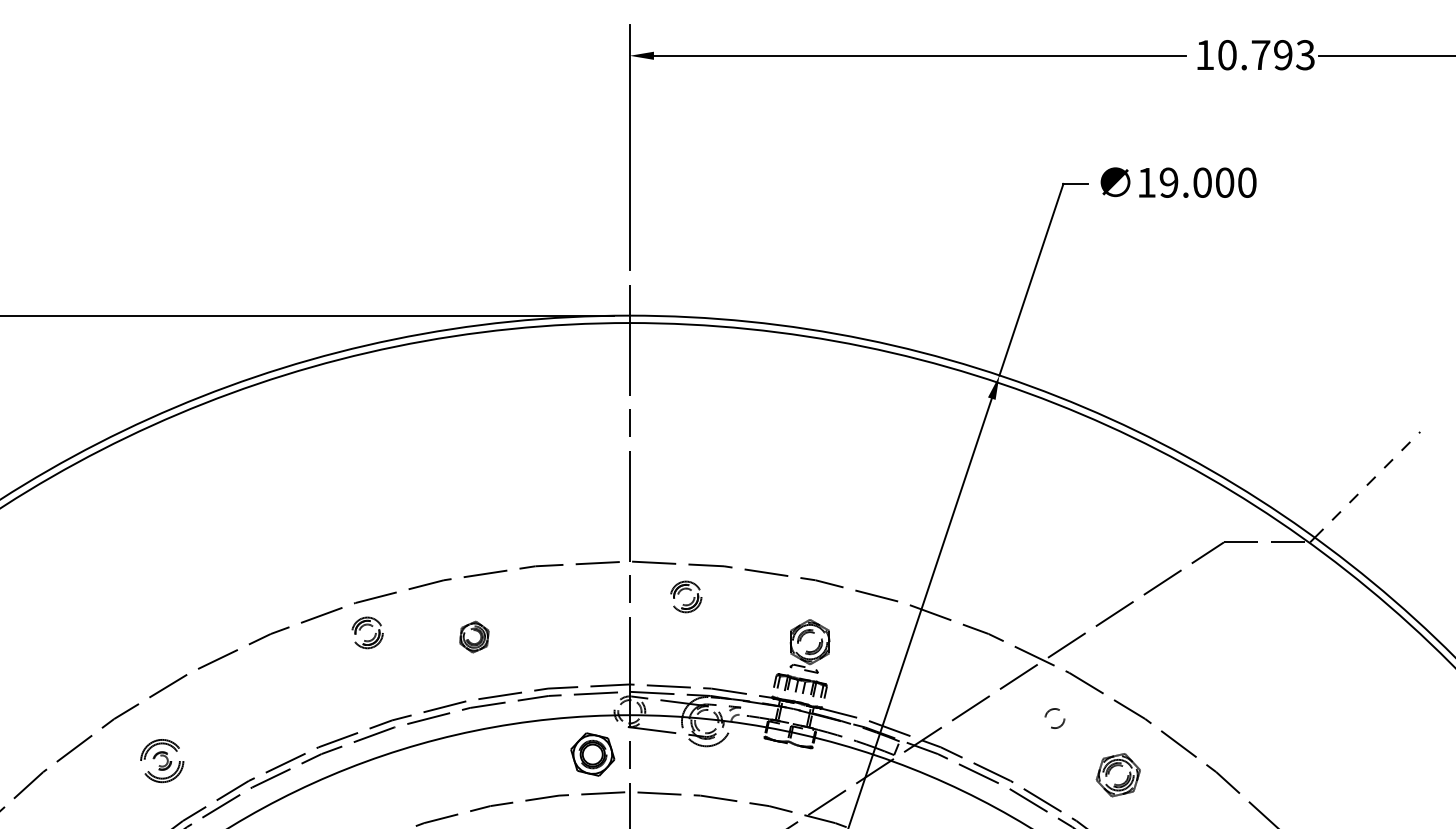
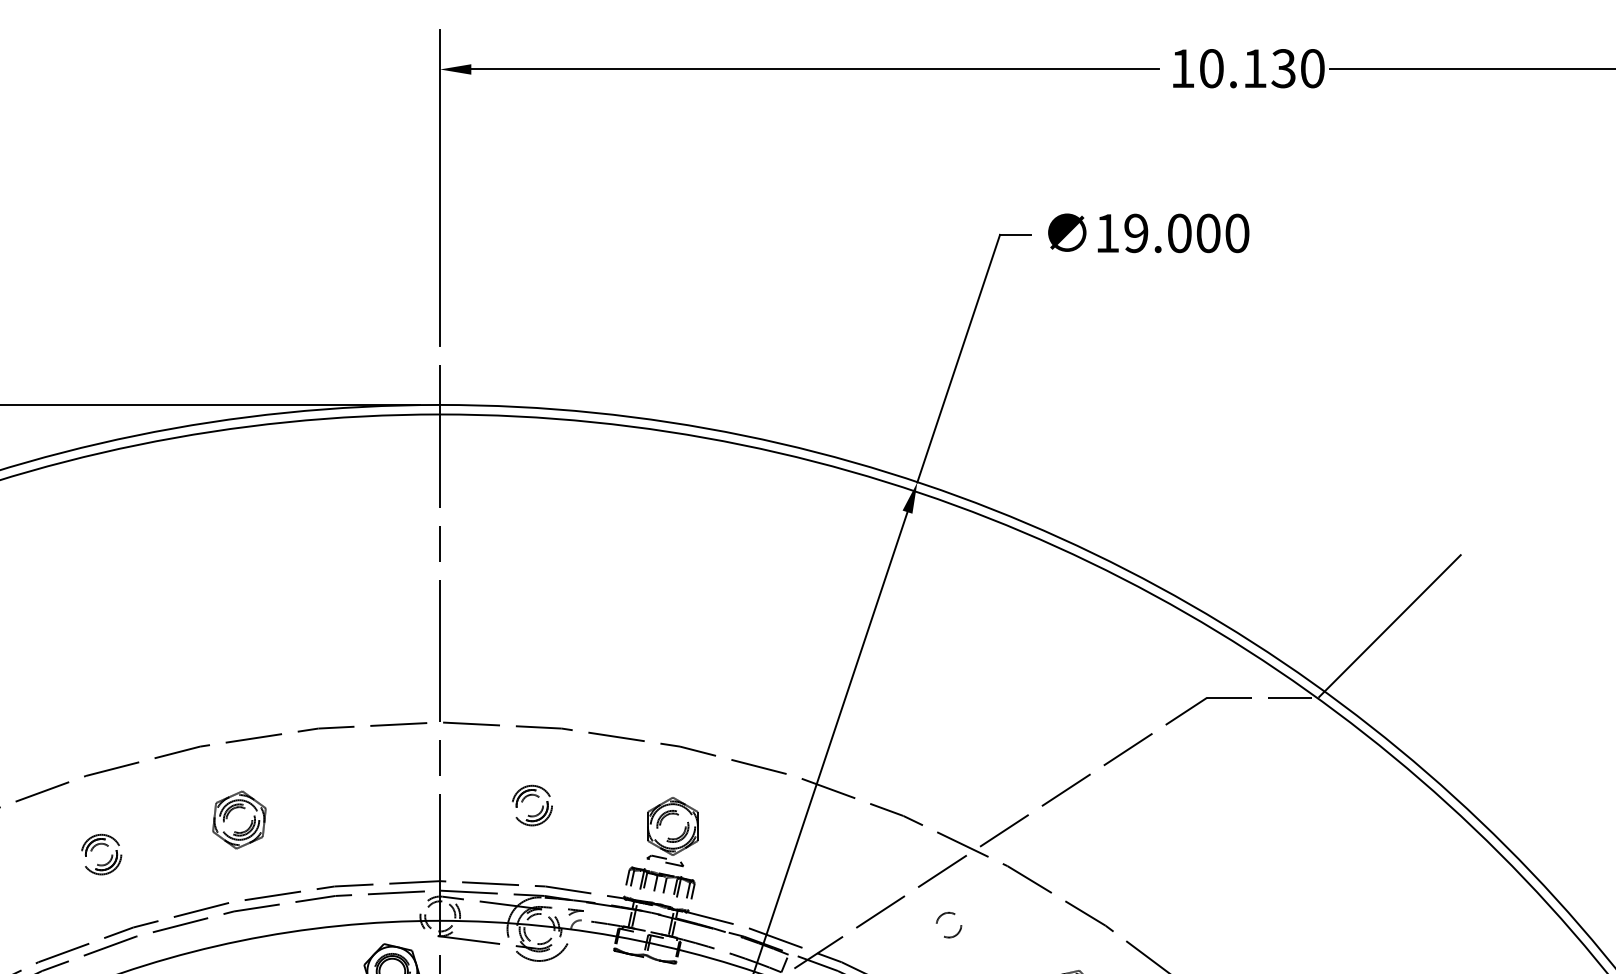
text: (1282, 55) -> (1282, 69), 10.793 -> 10.130
line: (1367, 484) -> (1392, 622), dashed -> solid
part: (689, 590) -> (536, 797), moved
part: (364, 626) -> (97, 846), moved
part: (474, 636) -> (239, 819), size x1.43
circle: (1054, 718) -> (948, 925), moved

